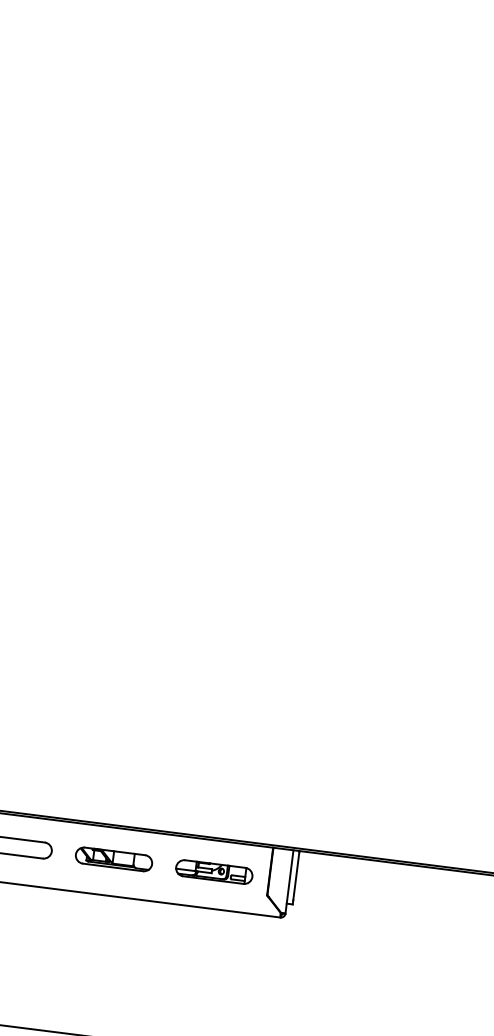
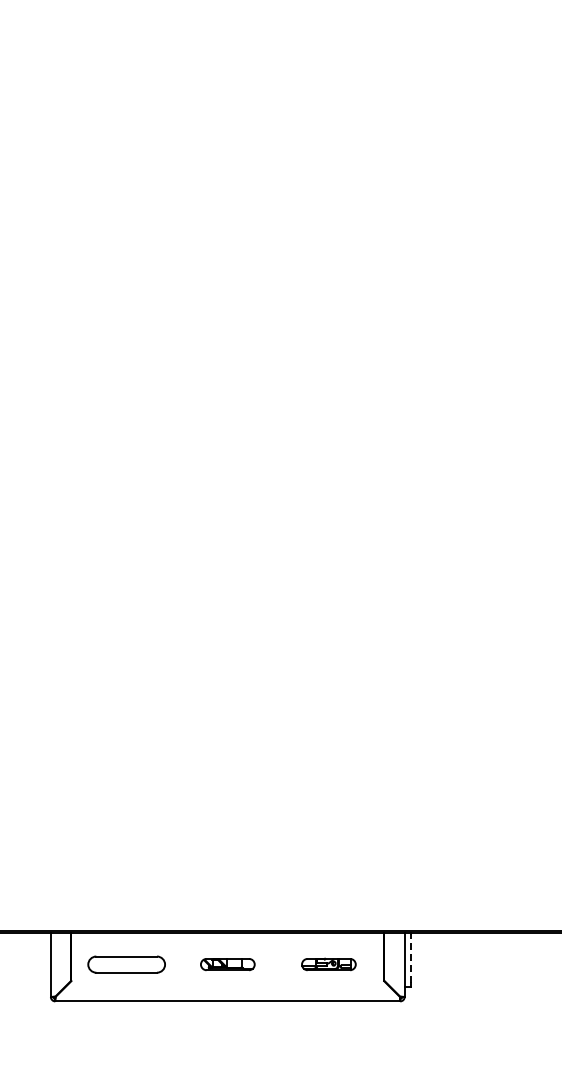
part: (113, 859) -> (227, 964), size x0.7
part: (213, 871) -> (328, 964), size x0.7
line: (296, 876) -> (410, 958), solid -> dashed

